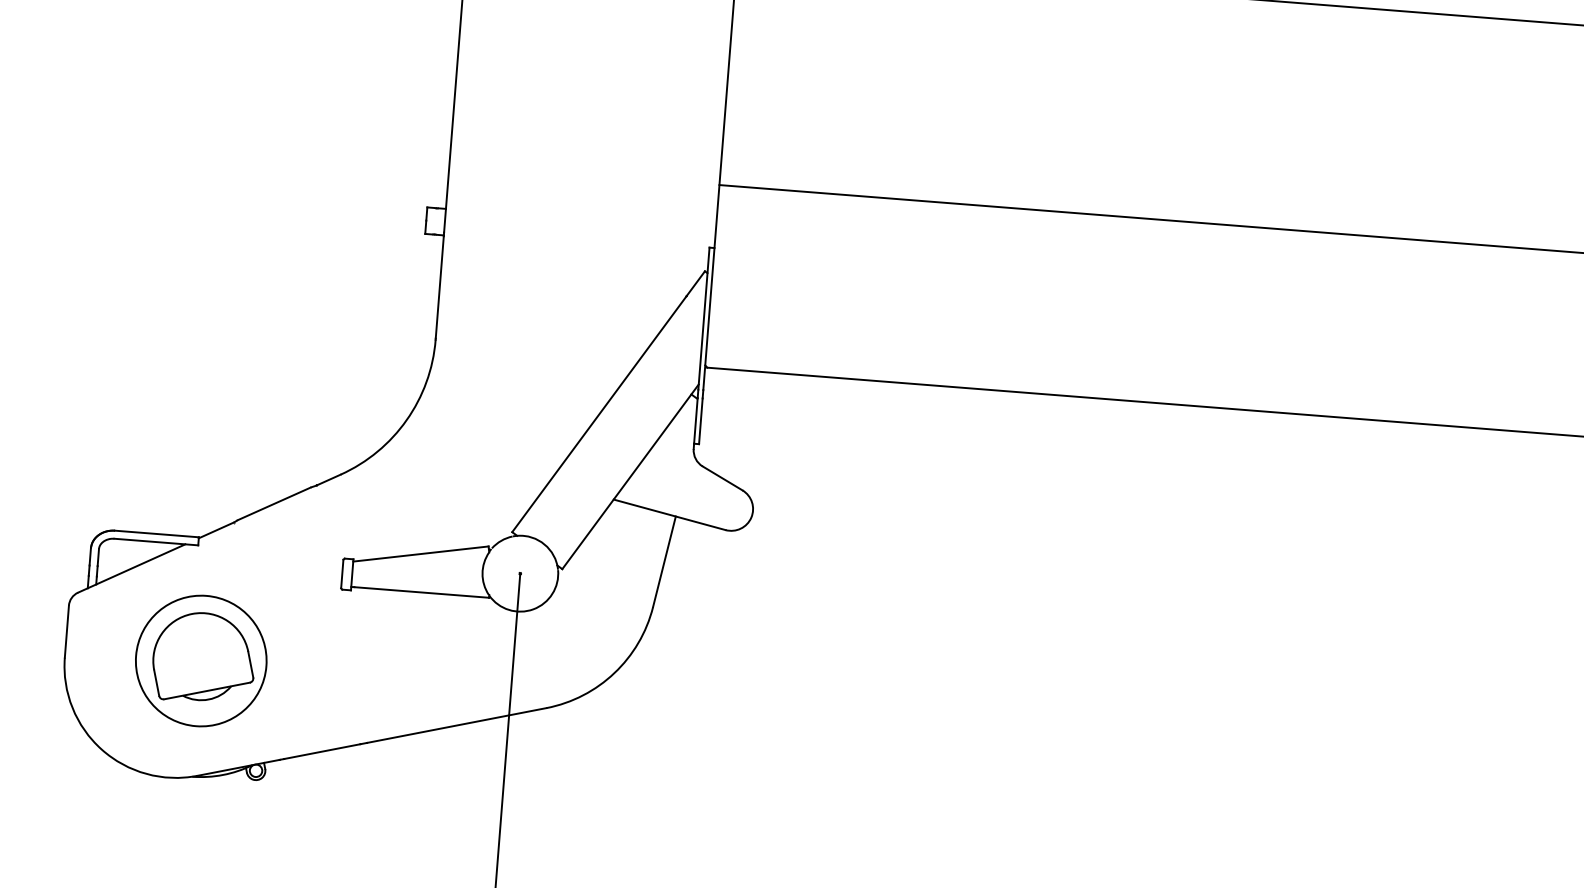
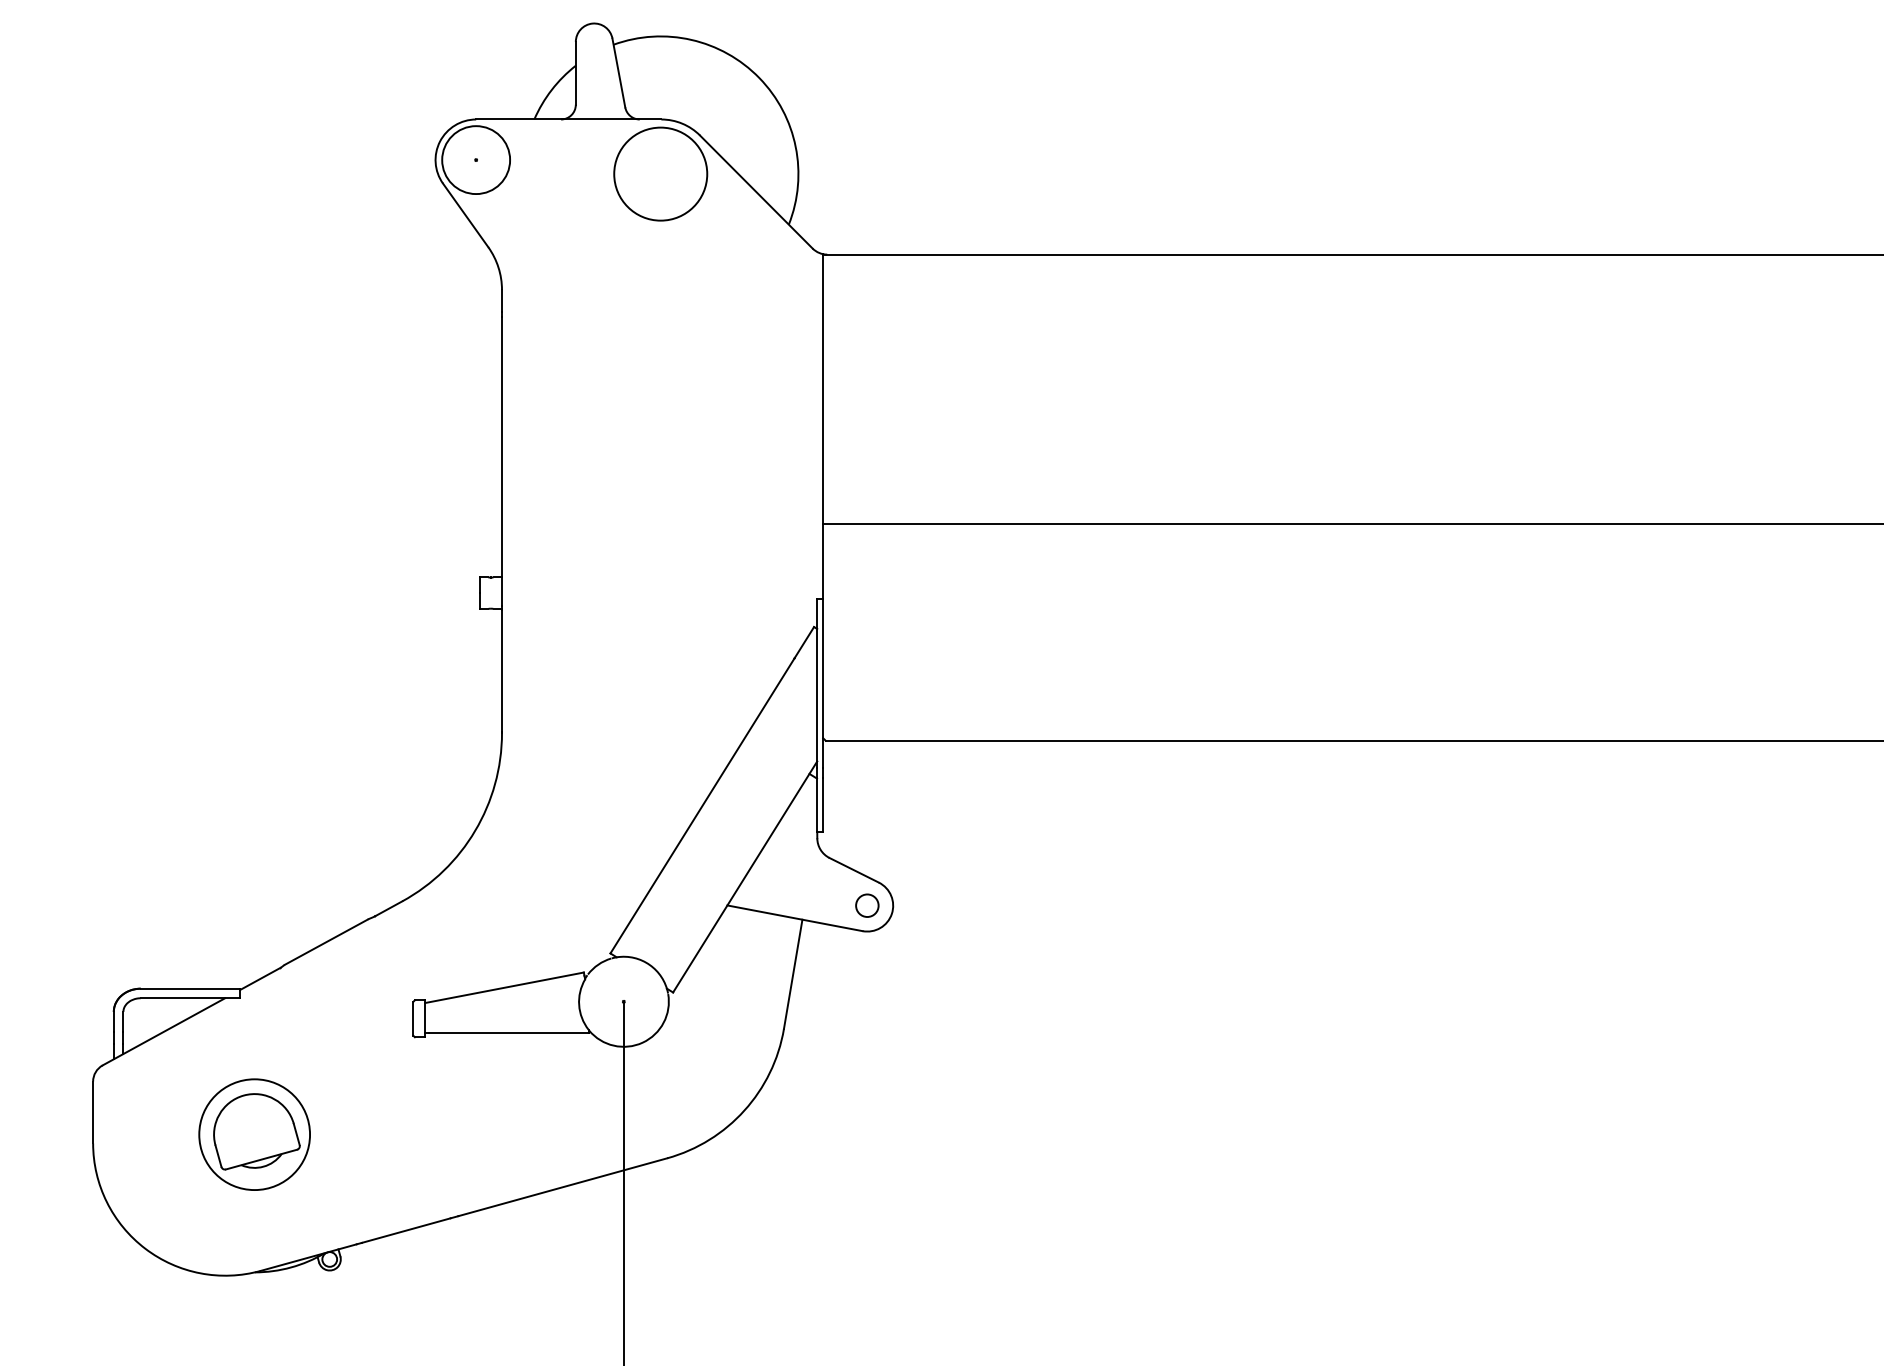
circle: (731, 508) -> (867, 905), added
part: (201, 660) -> (254, 1134), size x0.71

